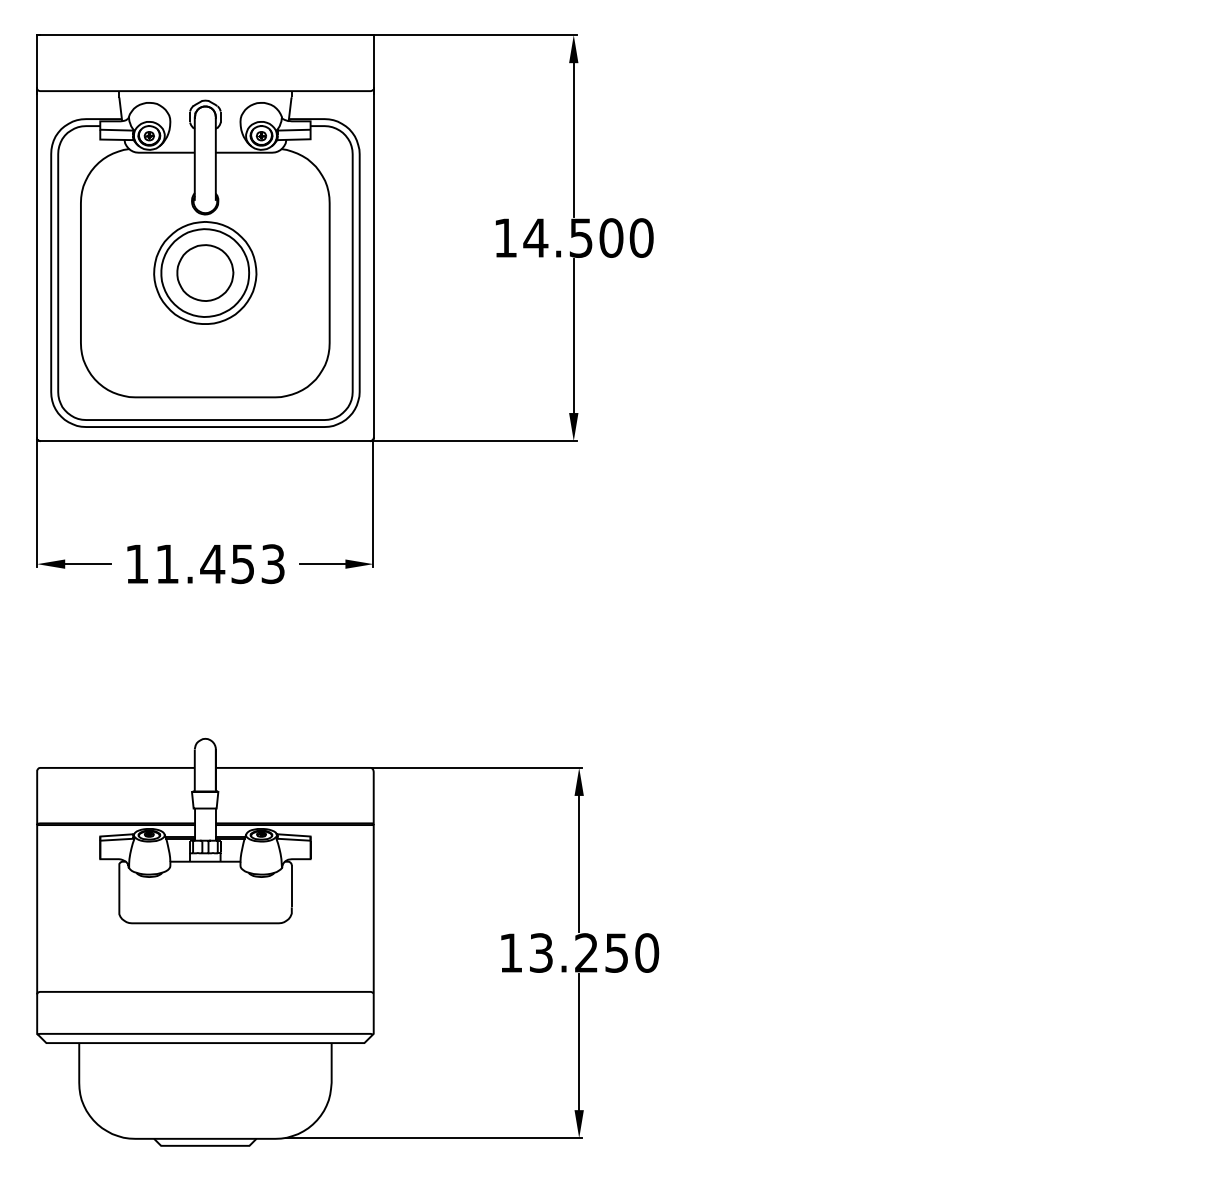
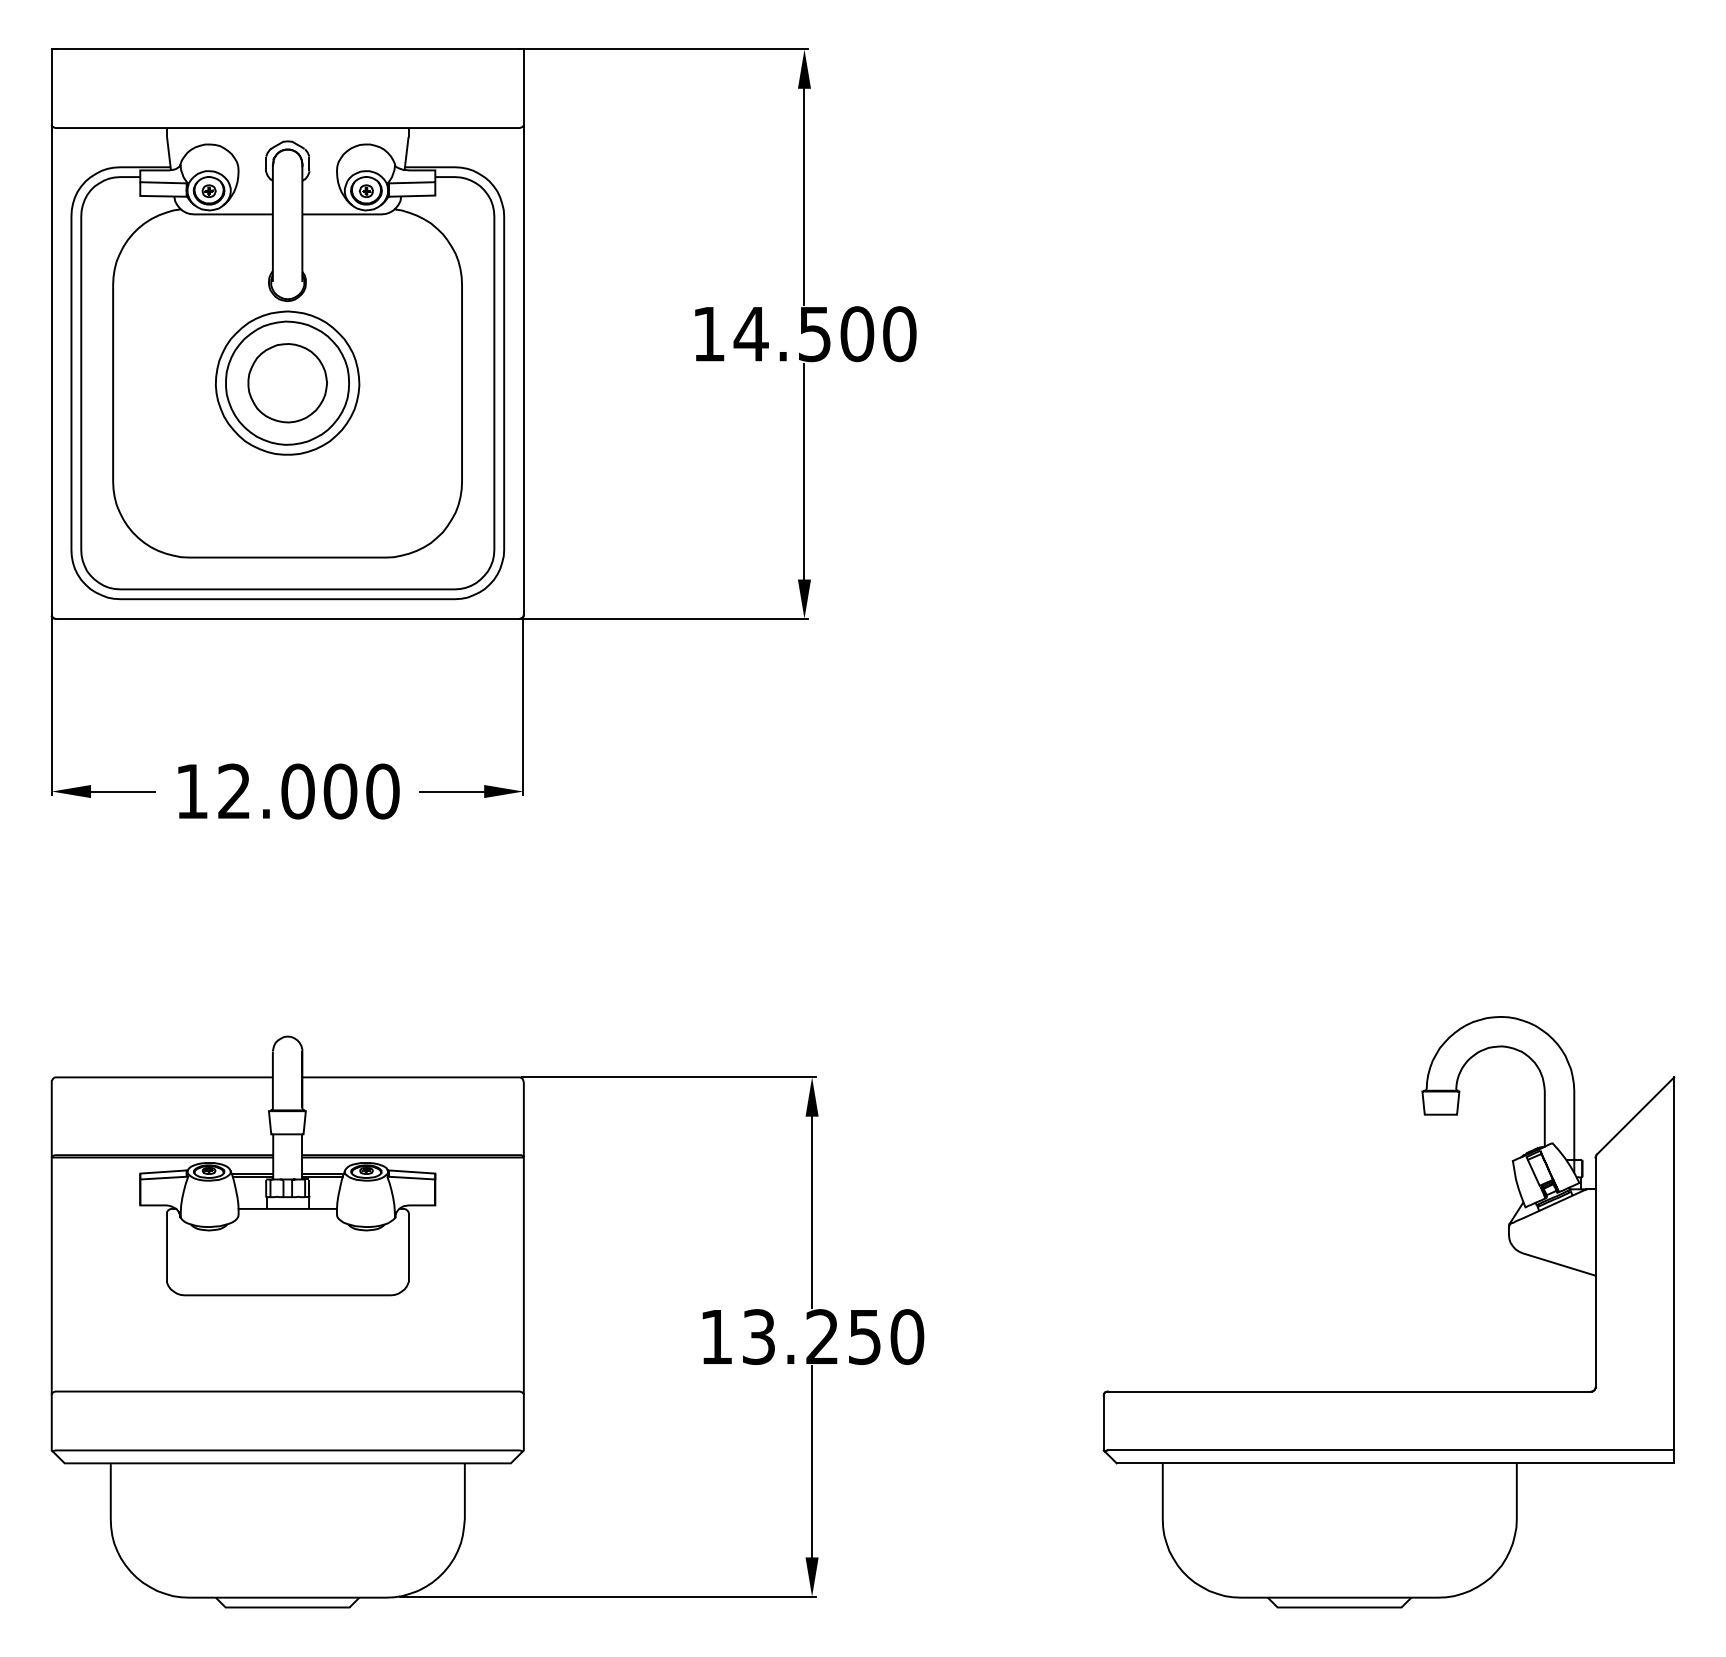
text: (220, 564) -> (308, 791), 11.453 -> 12.000
part: (990, 991) -> (1388, 1391), added

